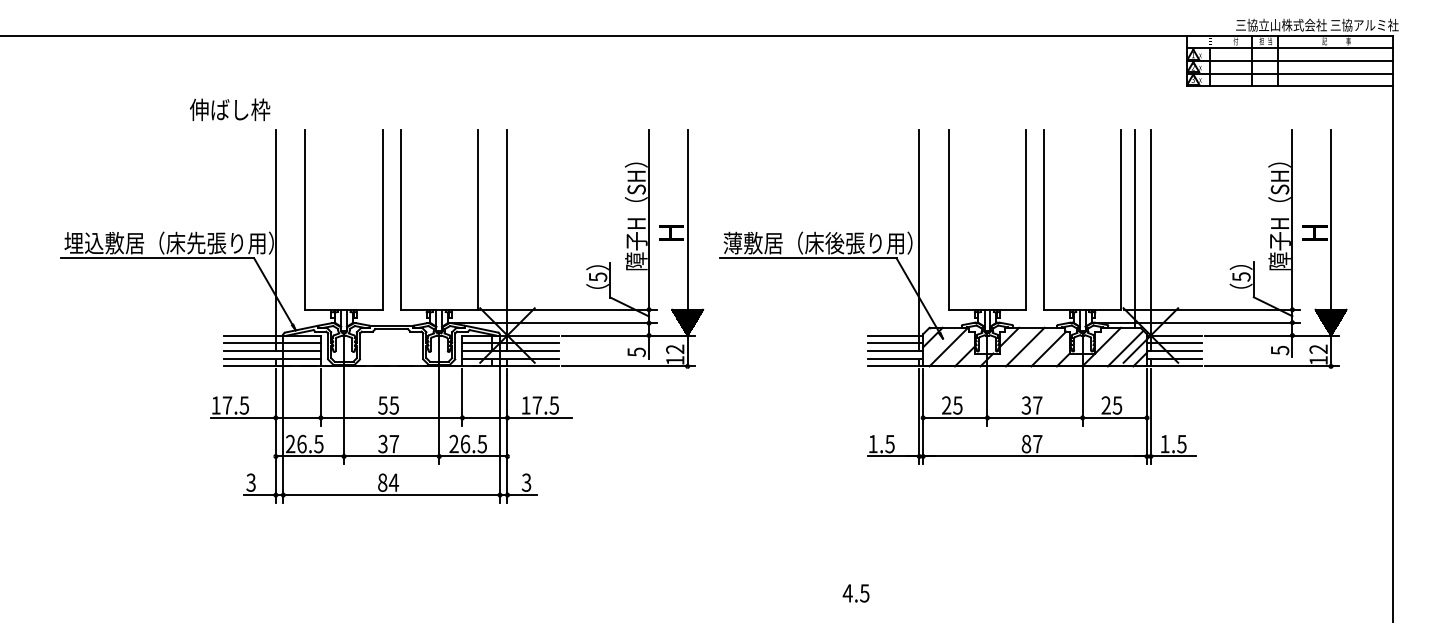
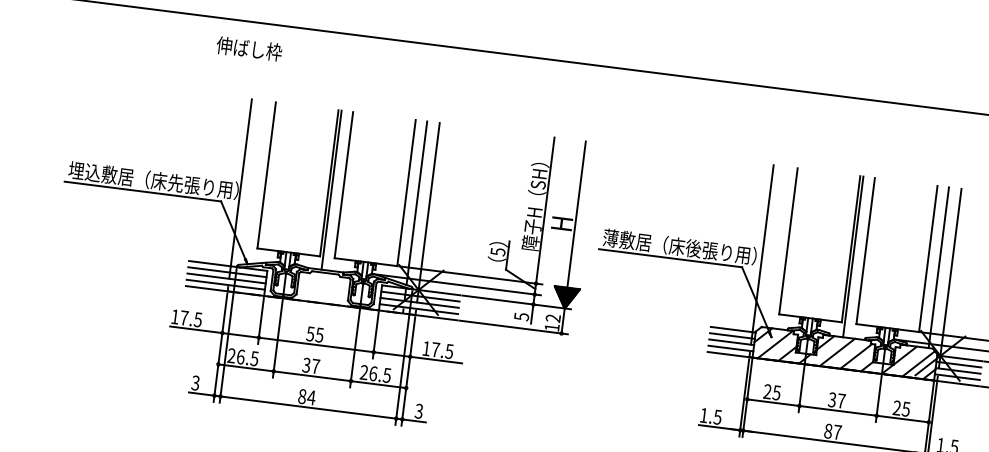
text: (230, 109) -> (249, 48), moved
line: (386, 227) -> (331, 190), added
line: (1029, 228) -> (852, 256), added
line: (492, 230) -> (417, 203), added

